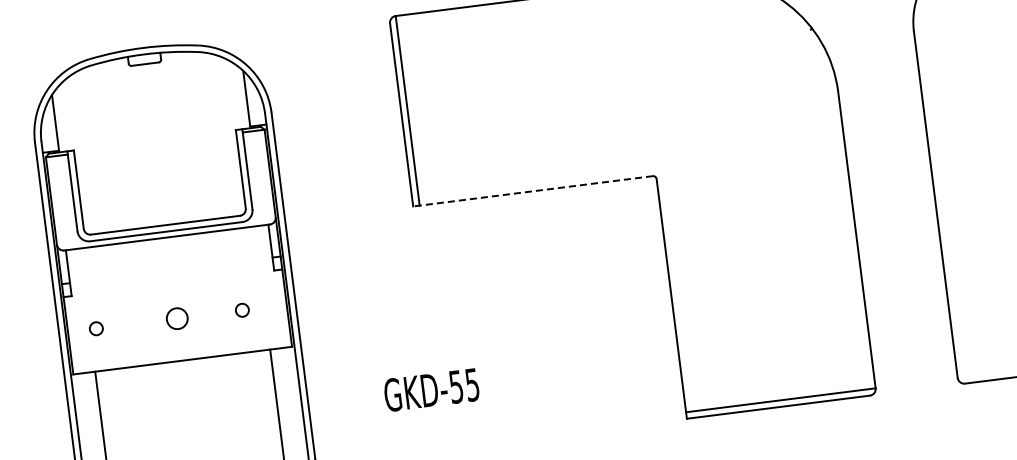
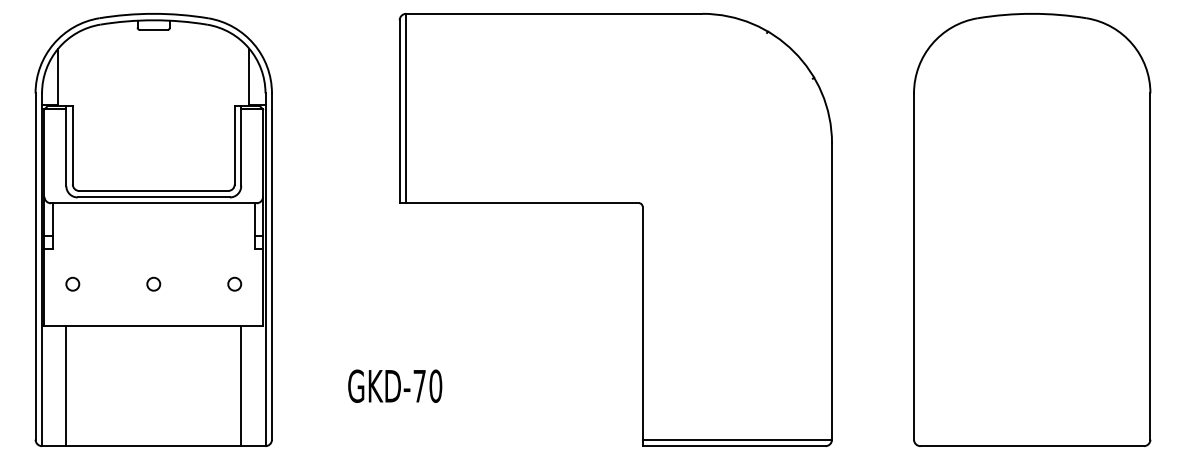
line: (533, 191) -> (519, 203), dashed -> solid
circle: (242, 309) -> (234, 283), moved
circle: (177, 317) -> (153, 283), size x0.62
text: (464, 385) -> (427, 385), GKD-55 -> GKD-70

